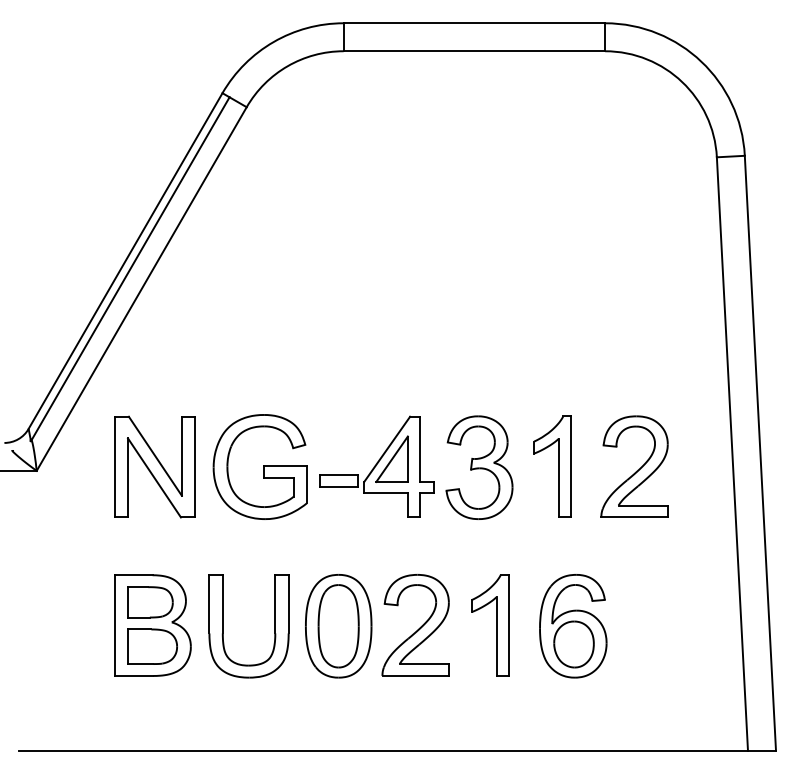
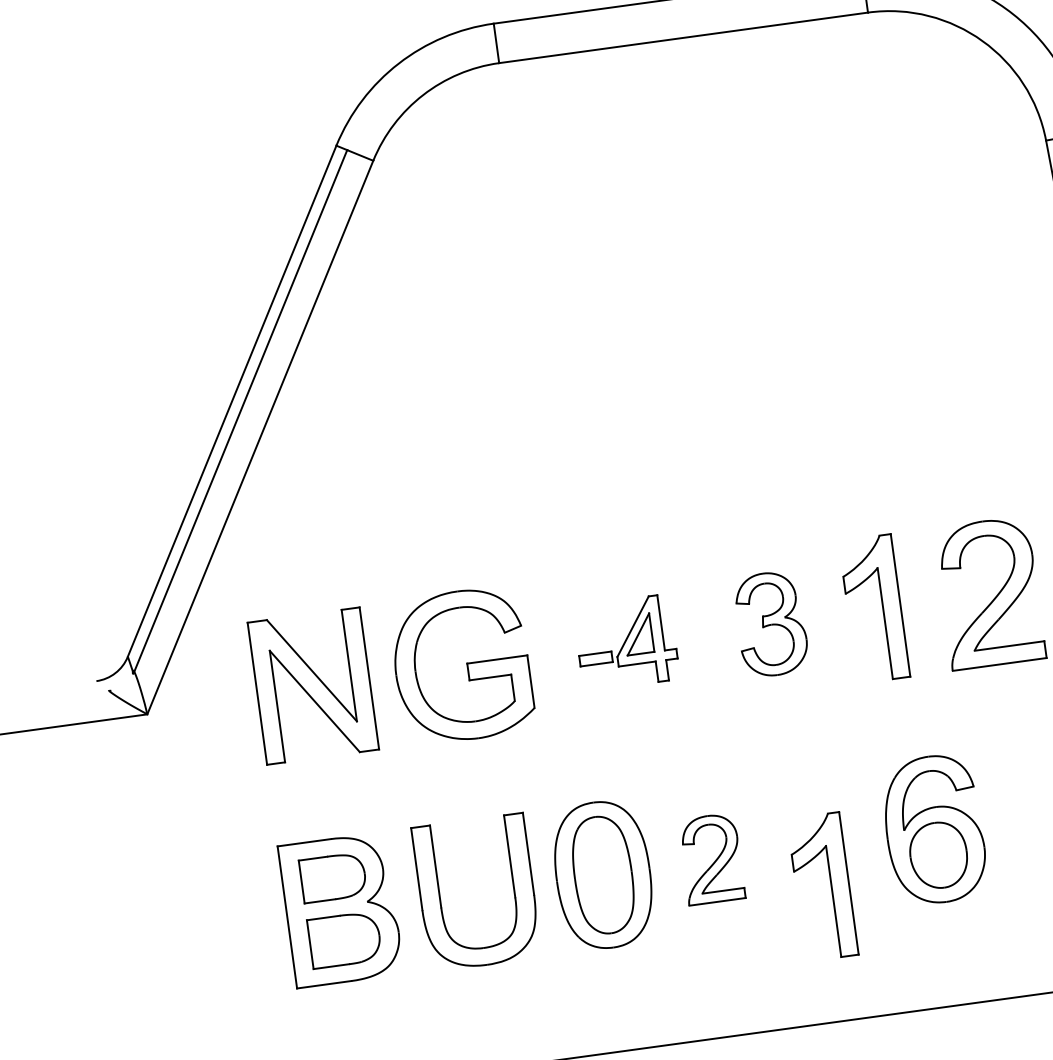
part: (376, 466) -> (625, 642), size x0.6
part: (479, 467) -> (771, 623), size x0.7
part: (415, 625) -> (711, 859), size x0.6
part: (490, 625) -> (823, 887), moved

